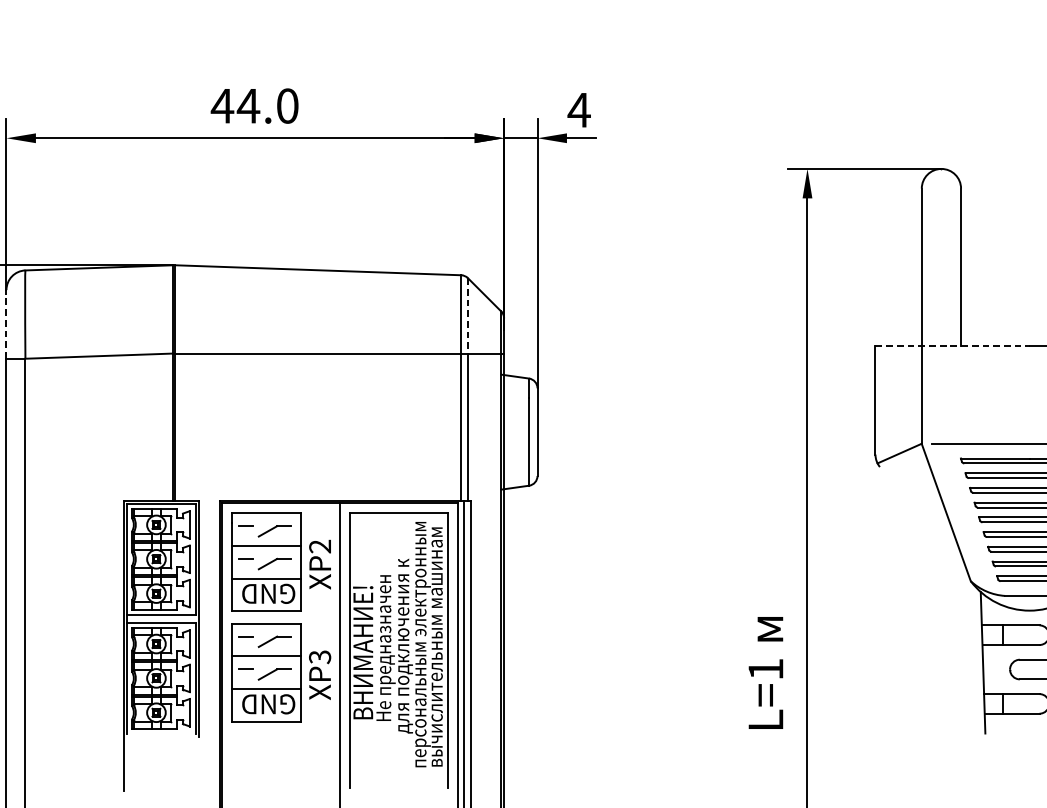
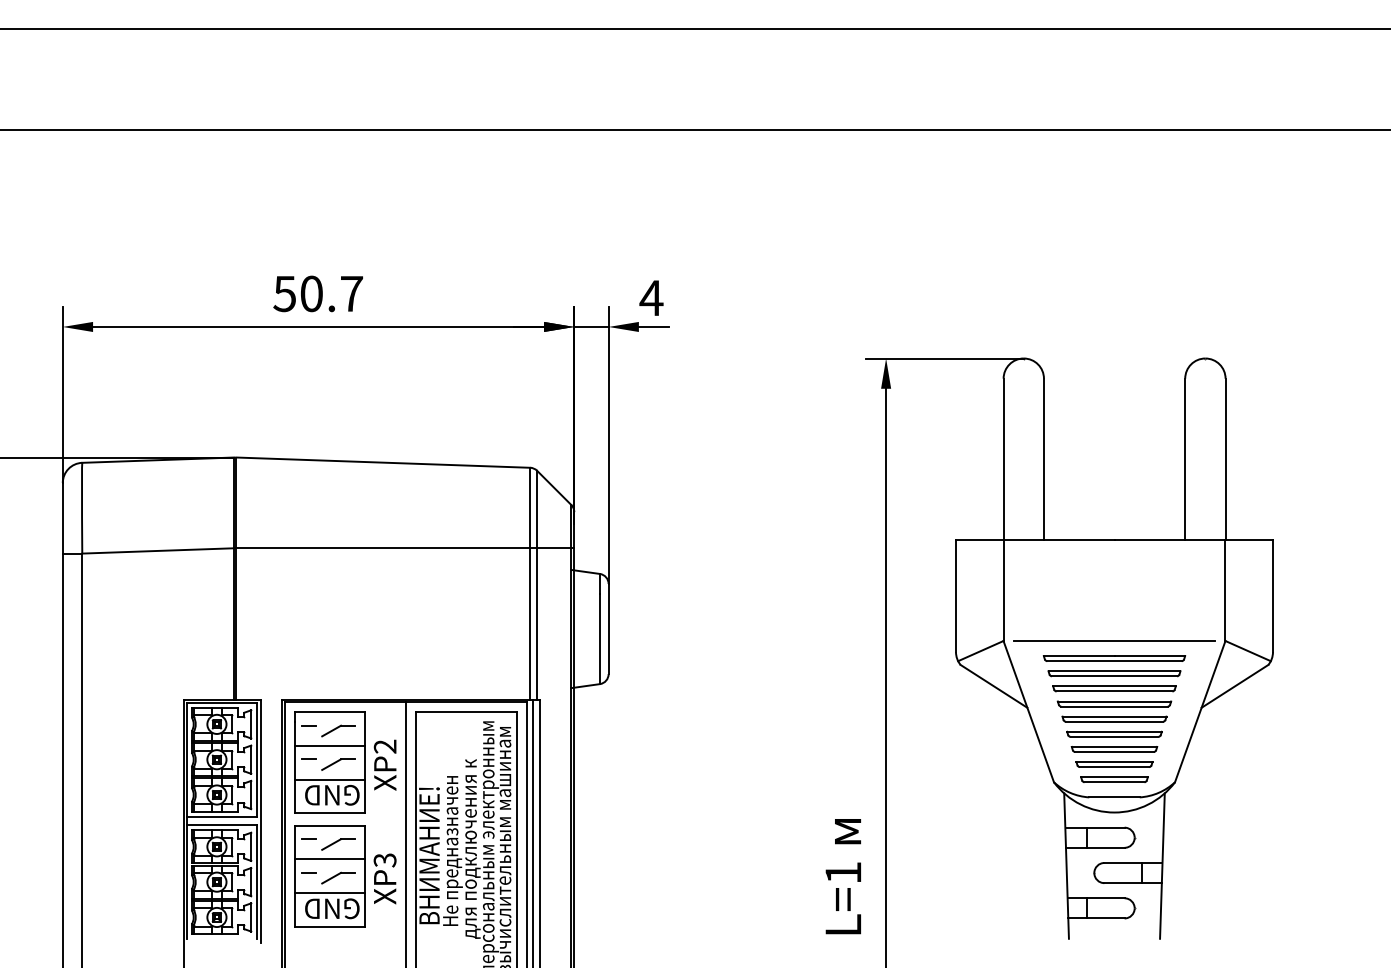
text: (254, 105) -> (317, 293), 44.0 -> 50.7
line: (468, 315) -> (537, 509), dashed -> solid
line: (6, 323) -> (62, 517), dashed -> solid
line: (952, 346) -> (1035, 540), dashed -> solid
line: (911, 487) -> (993, 685), added

